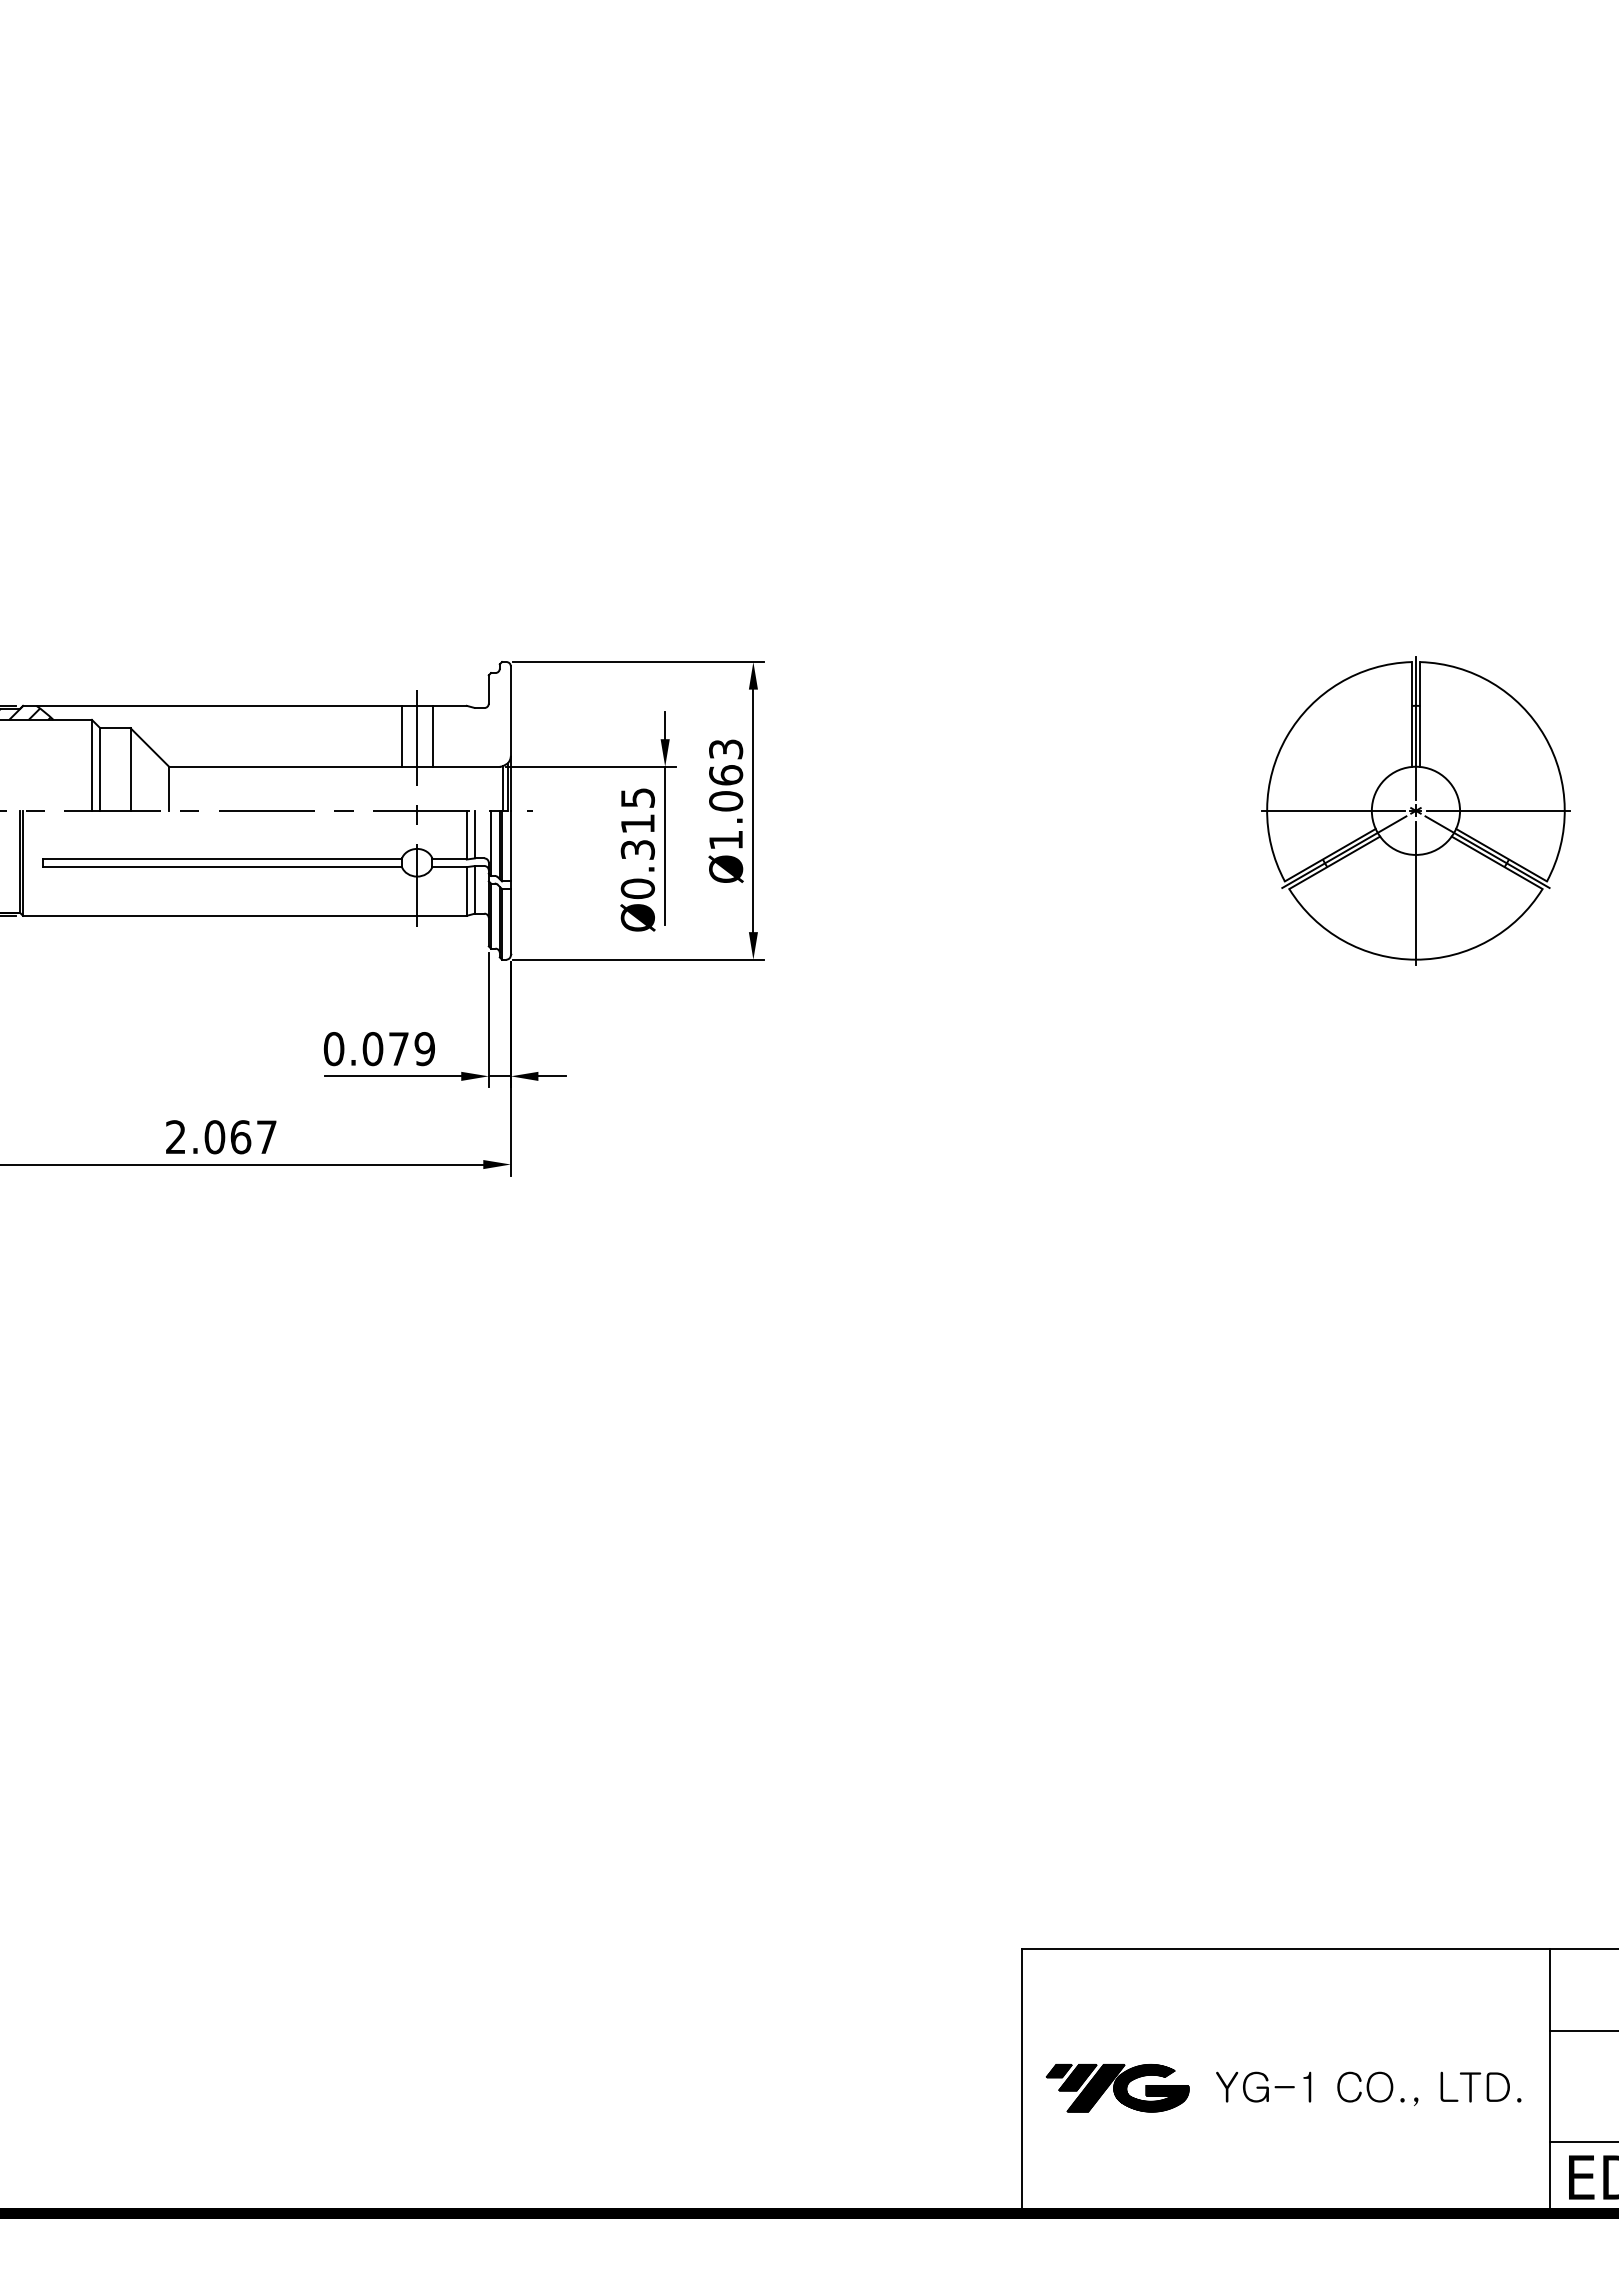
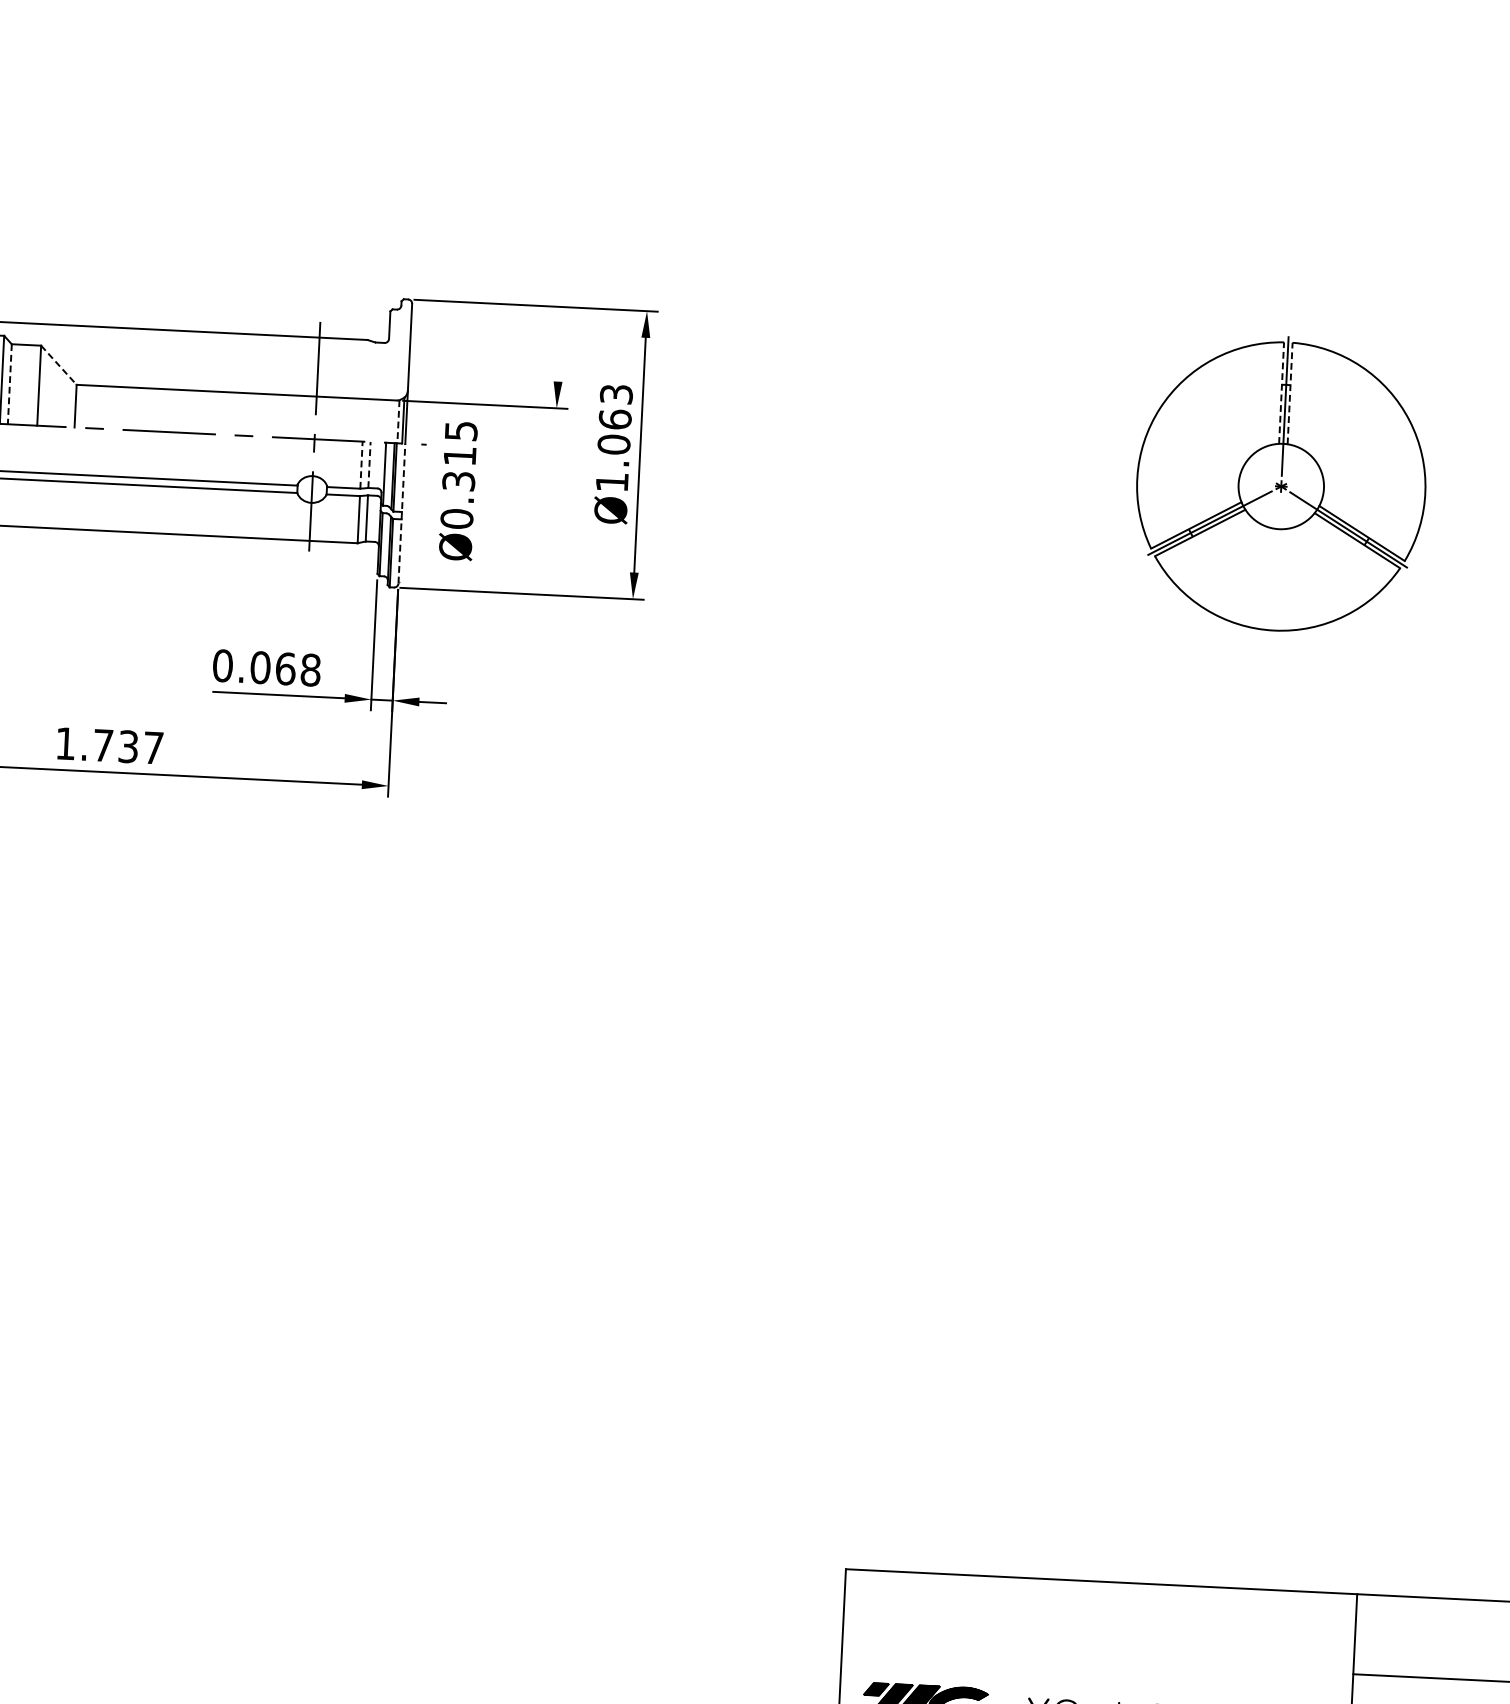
line: (1411, 714) -> (1281, 393), solid -> dashed
line: (1420, 714) -> (1290, 393), solid -> dashed
line: (665, 725) -> (559, 368), removed
line: (401, 735) -> (303, 365), removed
line: (432, 735) -> (333, 367), removed
line: (150, 747) -> (59, 365), solid -> dashed
line: (100, 770) -> (10, 385), solid -> dashed
line: (502, 789) -> (398, 422), solid -> dashed
line: (1332, 810) -> (1200, 482), removed
line: (1498, 810) -> (1361, 490), removed
line: (466, 834) -> (361, 464), solid -> dashed
line: (475, 834) -> (369, 464), solid -> dashed
line: (665, 845) -> (553, 484), removed
text: (637, 859) -> (457, 490), moved
line: (510, 882) -> (401, 513), solid -> dashed
line: (1415, 893) -> (1276, 566), removed
text: (412, 1049) -> (298, 670), 0.079 -> 0.068
text: (208, 1137) -> (97, 745), 2.067 -> 1.737

